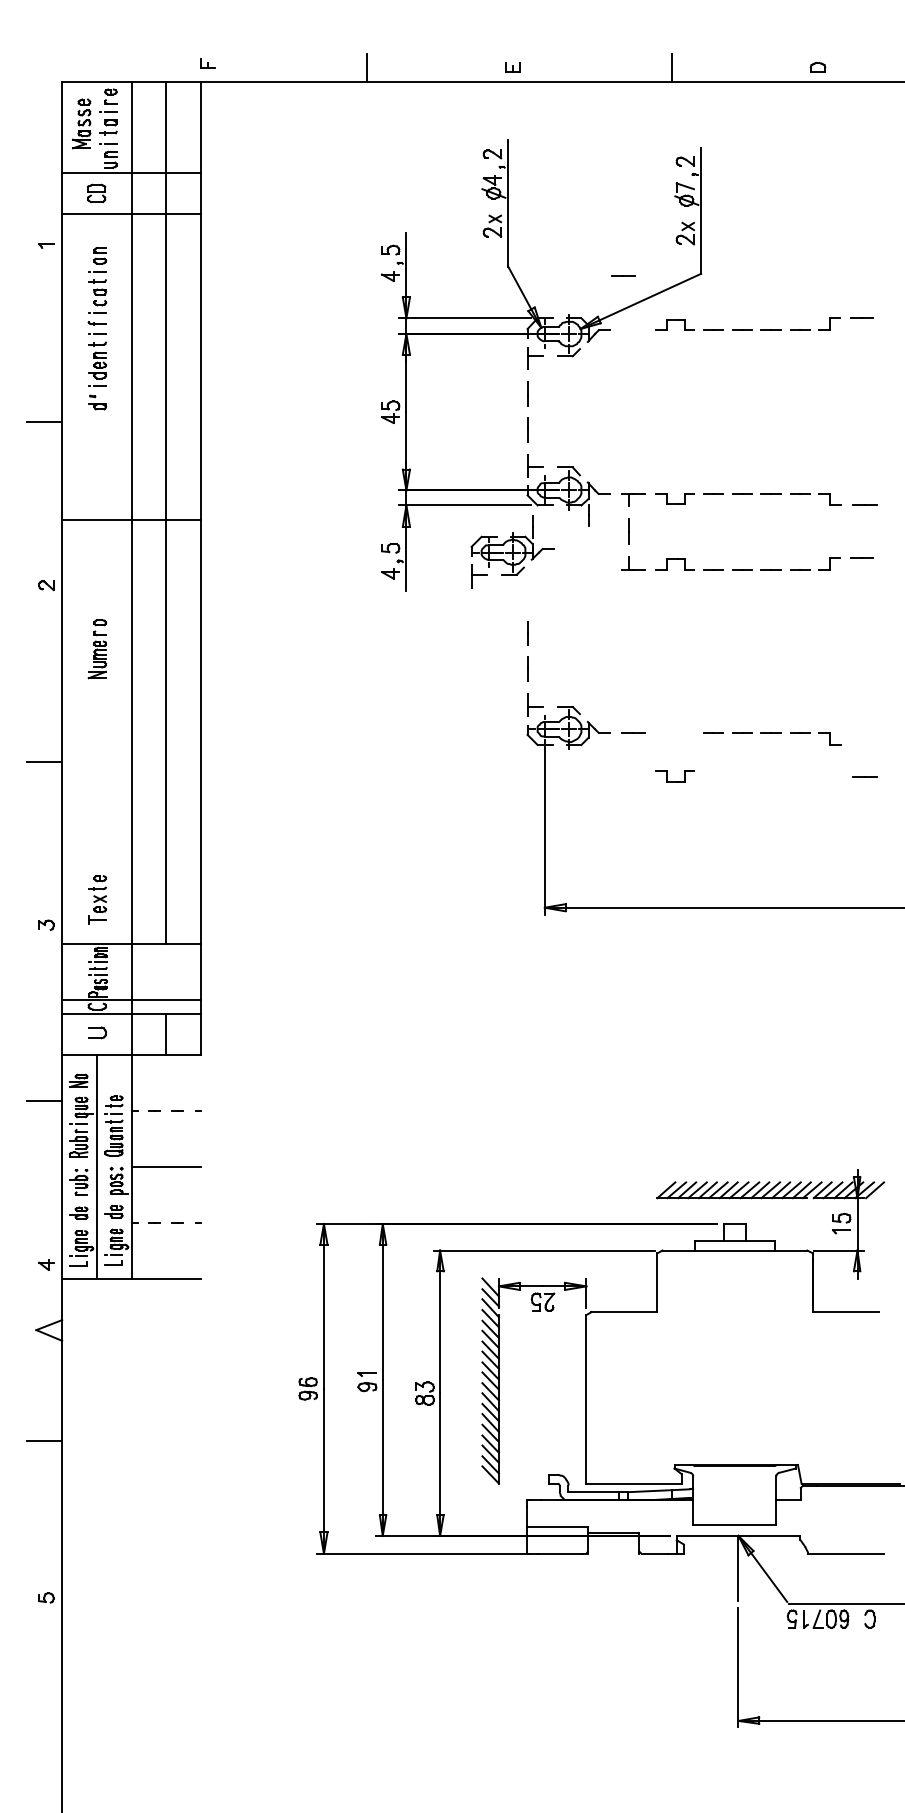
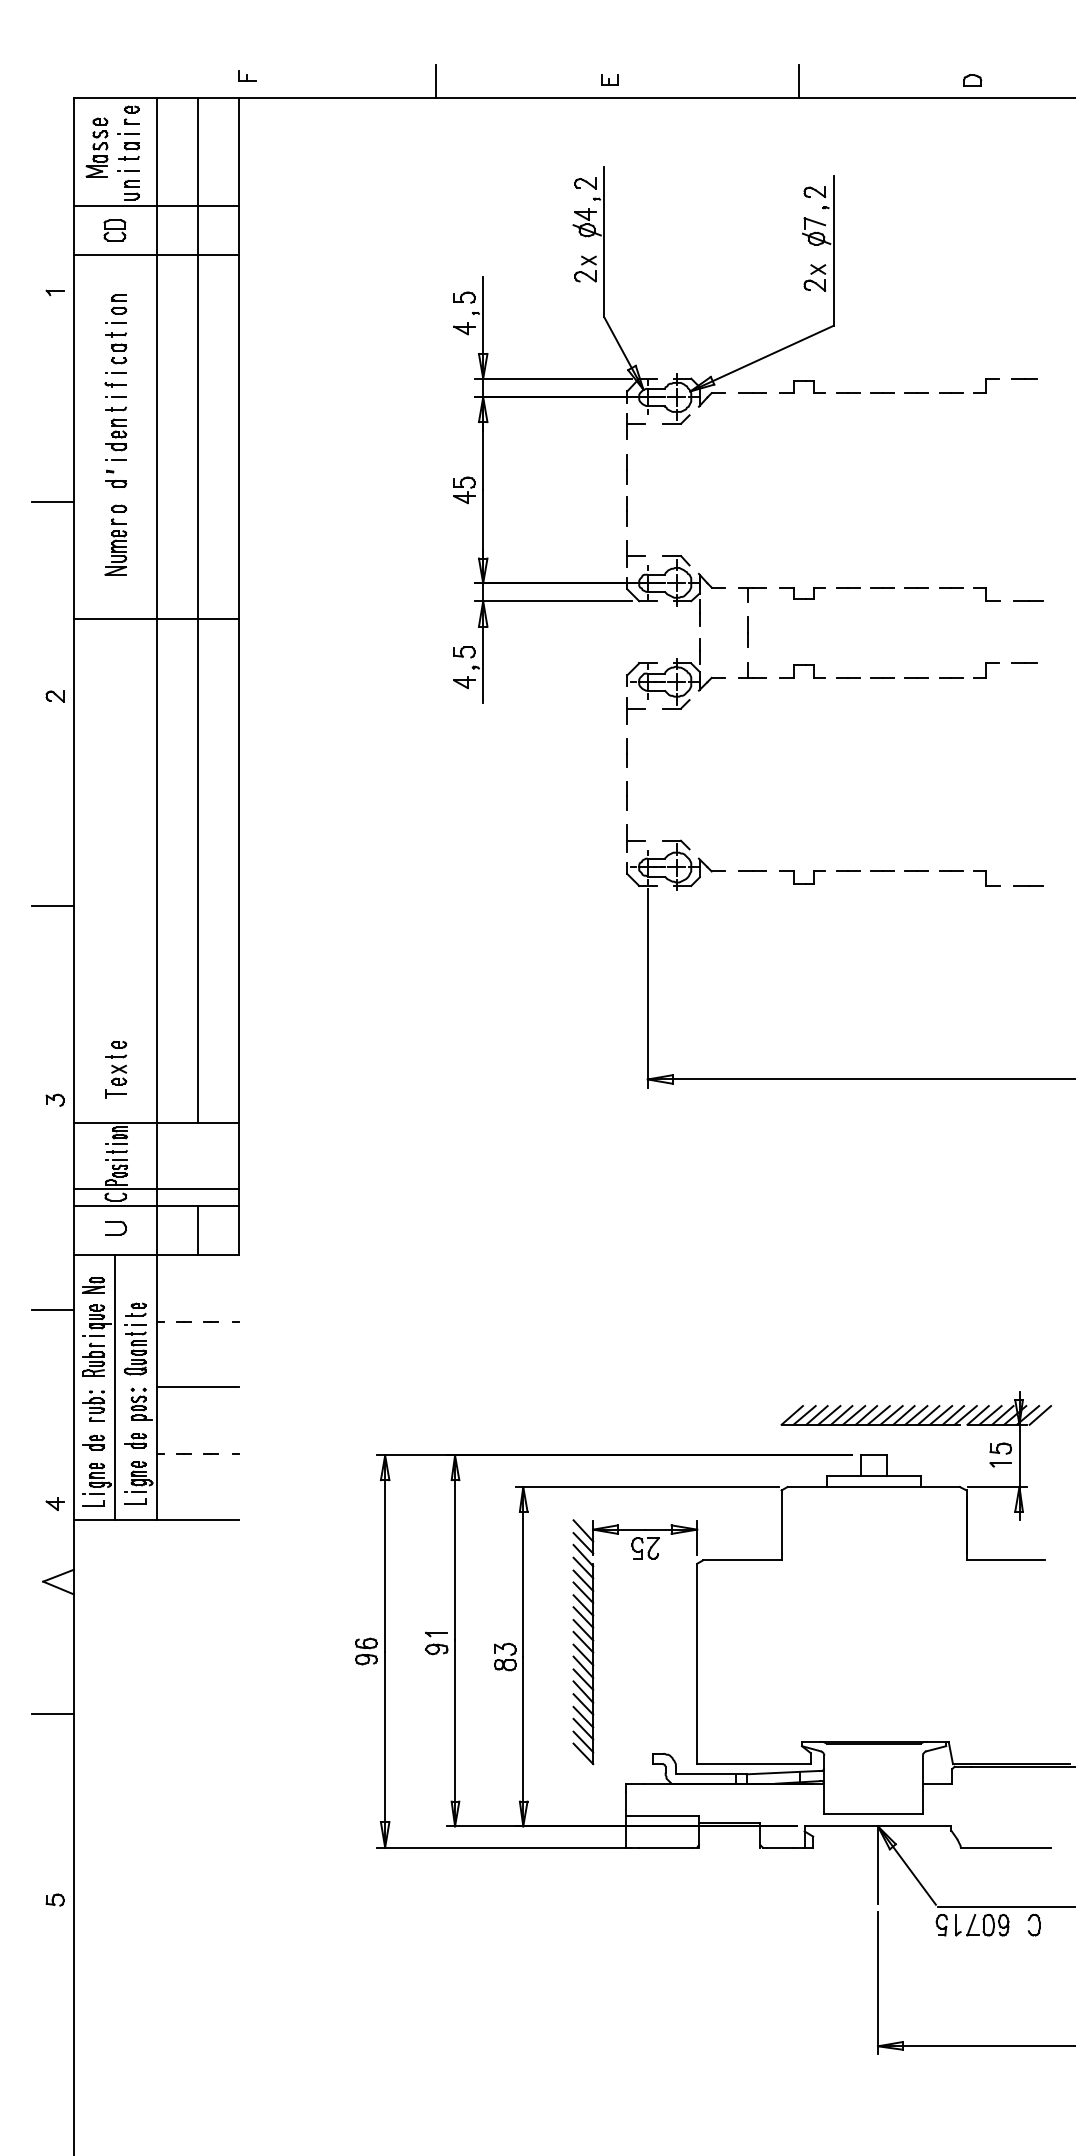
line: (623, 275) -> (753, 392), moved
part: (512, 551) -> (675, 680), moved
part: (96, 649) -> (114, 540), moved
part: (674, 776) -> (801, 878), moved
line: (864, 776) -> (1027, 885), moved

